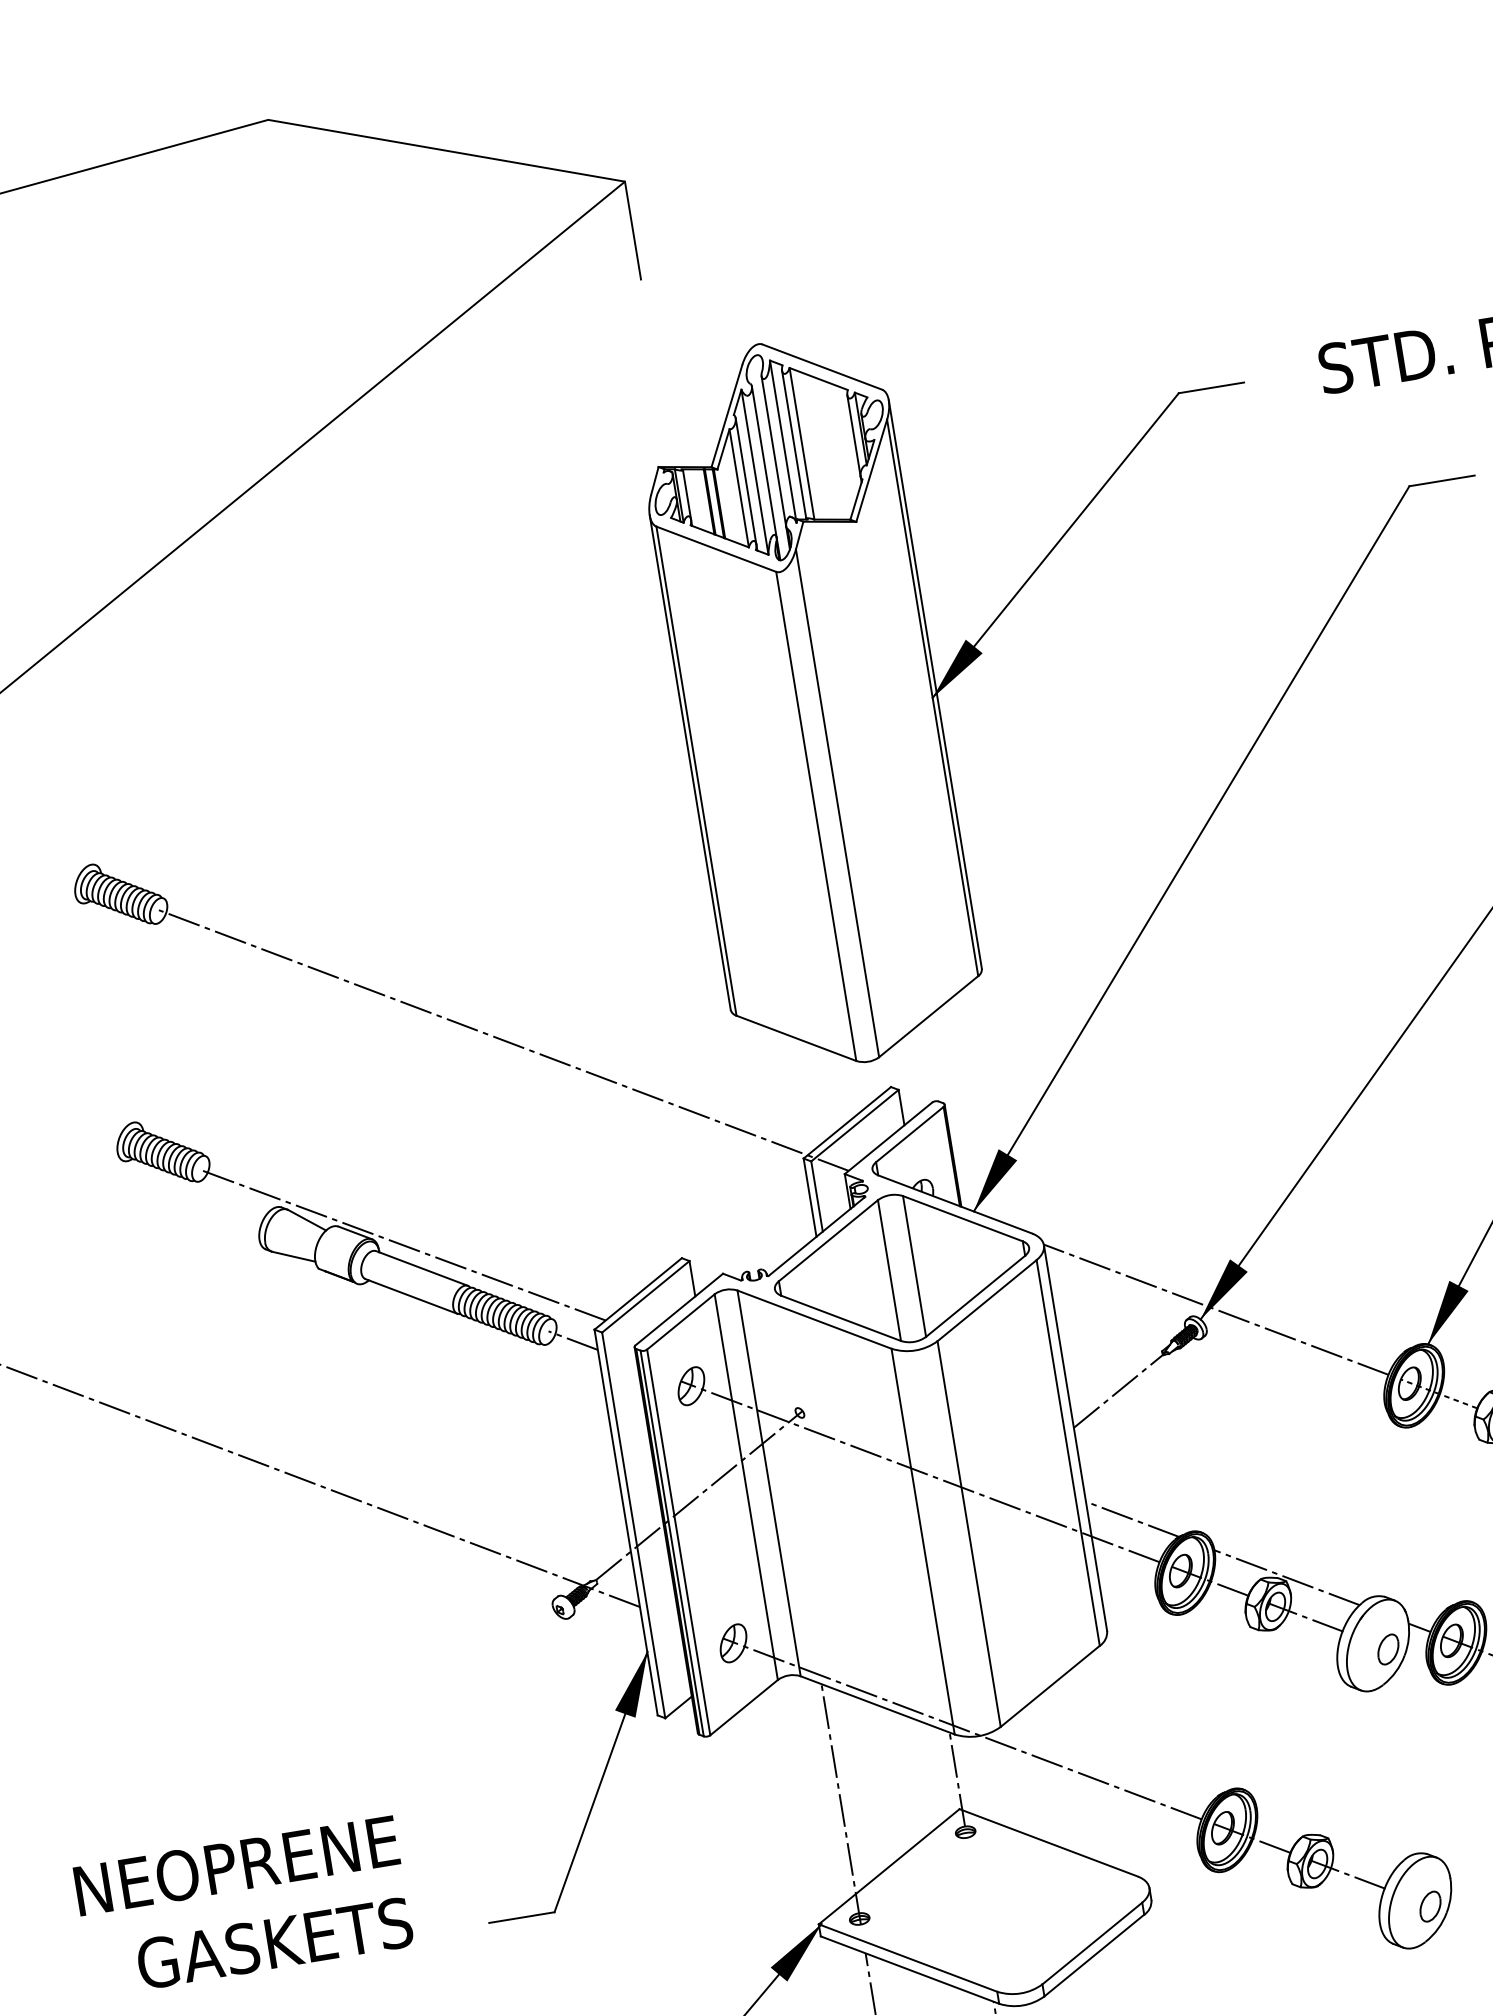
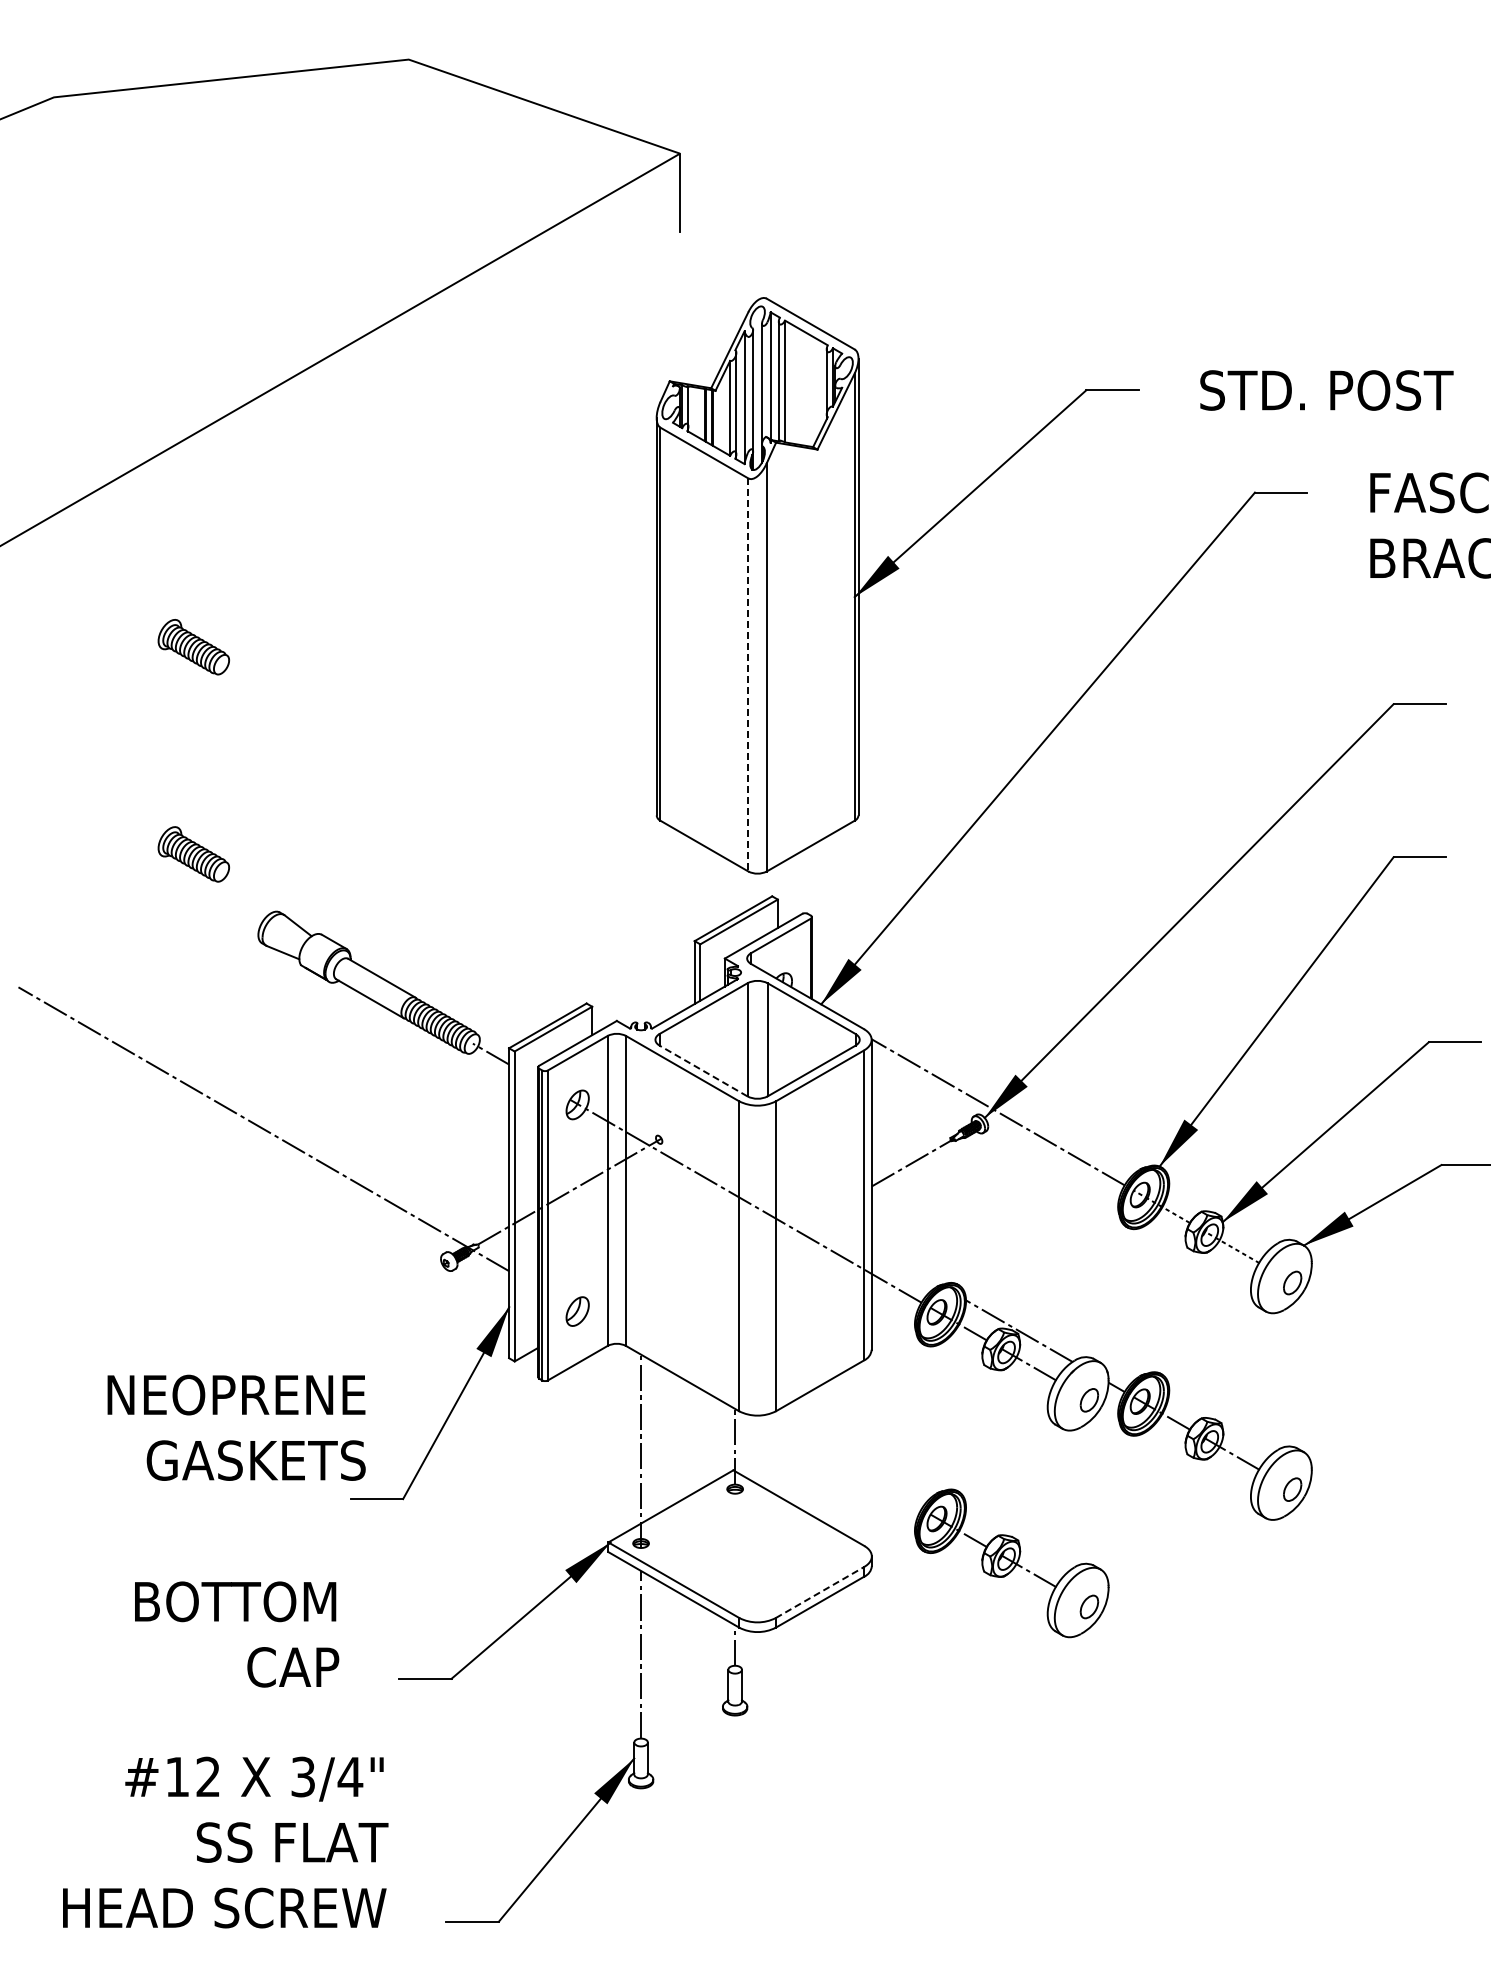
line: (816, 815) -> (748, 674), solid -> dashed
line: (503, 1040) -> (474, 810), removed
line: (403, 1244) -> (370, 957), removed
line: (841, 1318) -> (703, 1071), solid -> dashed
line: (1132, 1519) -> (905, 1265), removed
line: (961, 1728) -> (745, 1407), removed
text: (243, 1906) -> (236, 1427), moved
line: (1092, 1943) -> (820, 1592), solid -> dashed

